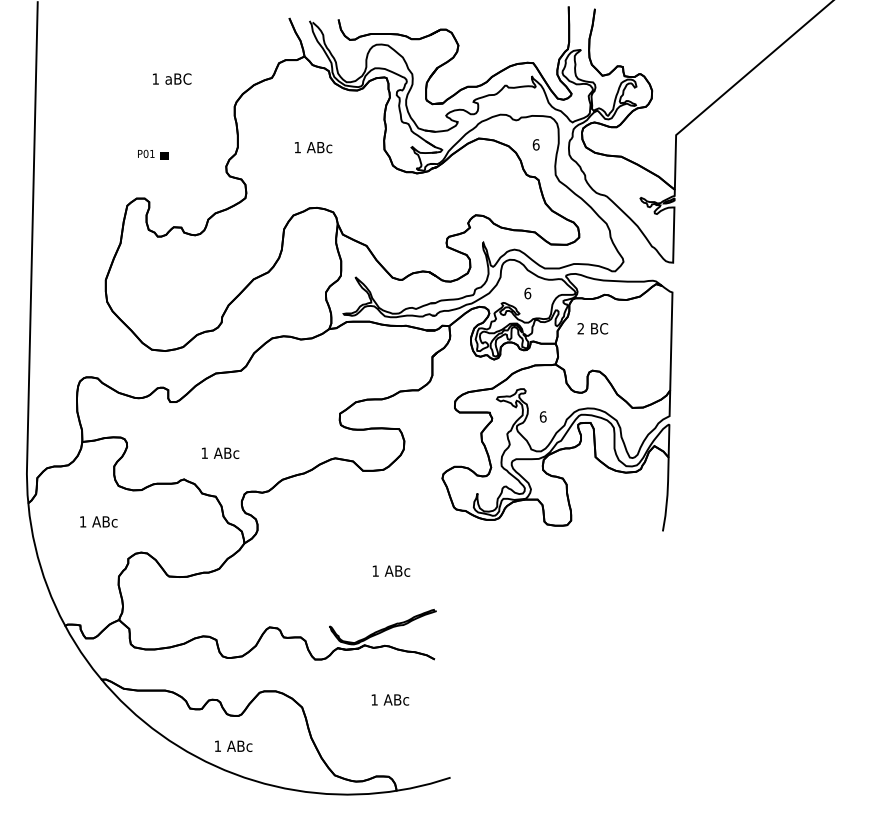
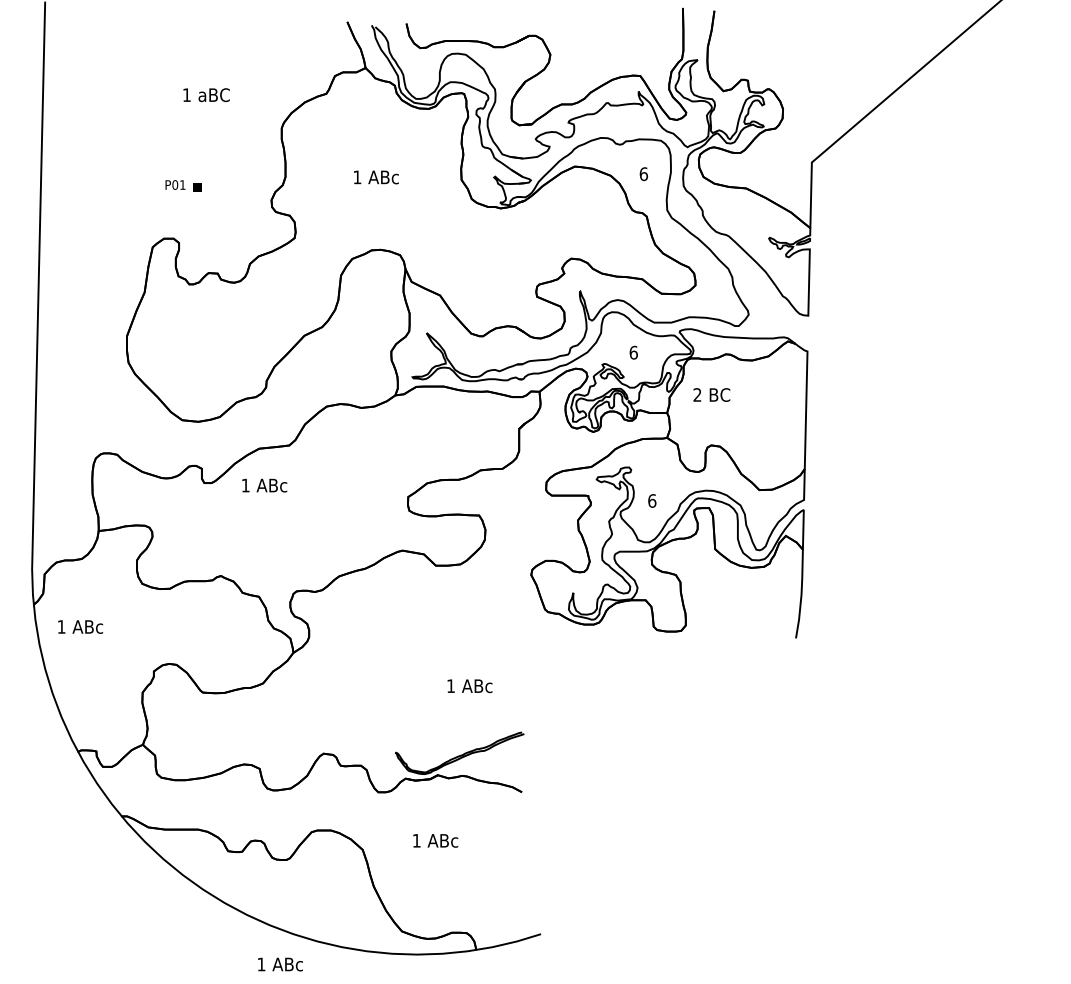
text: (220, 453) -> (264, 485), moved
text: (98, 521) -> (80, 626), moved
text: (390, 699) -> (435, 840), moved
text: (233, 746) -> (280, 964), moved

